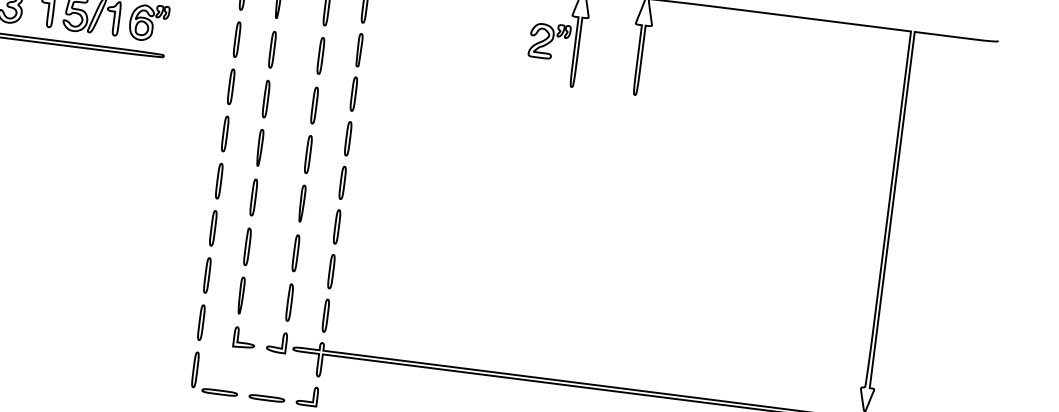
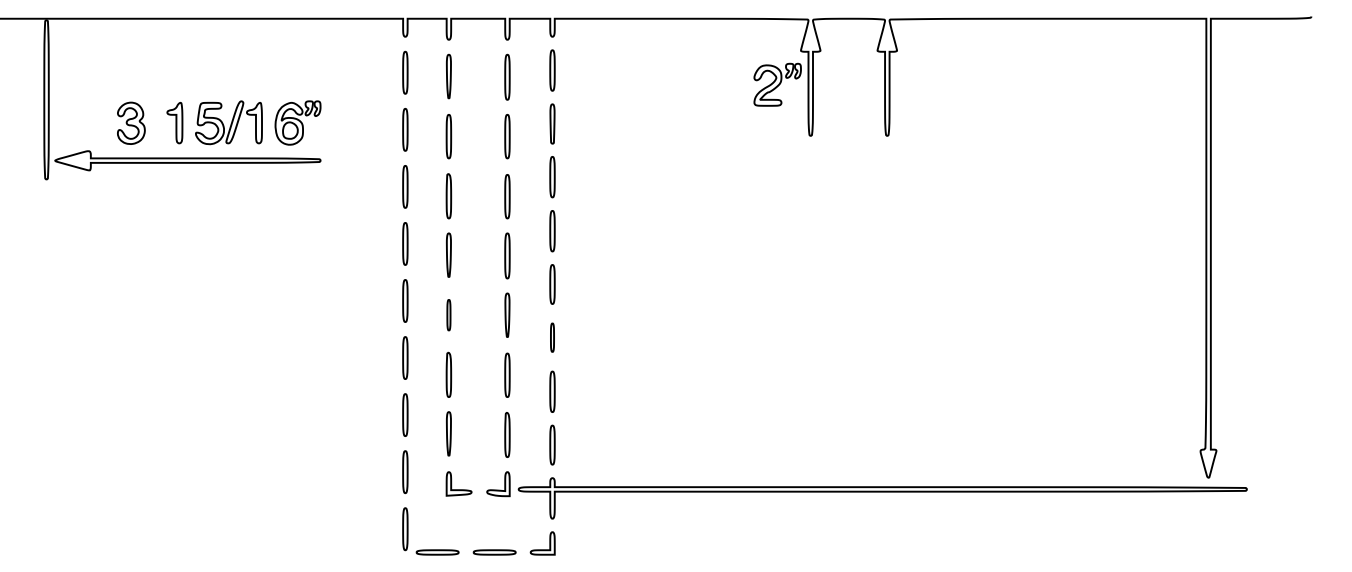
part: (253, 196) -> (448, 314), size x0.7
part: (337, 226) -> (552, 337), size x0.7

